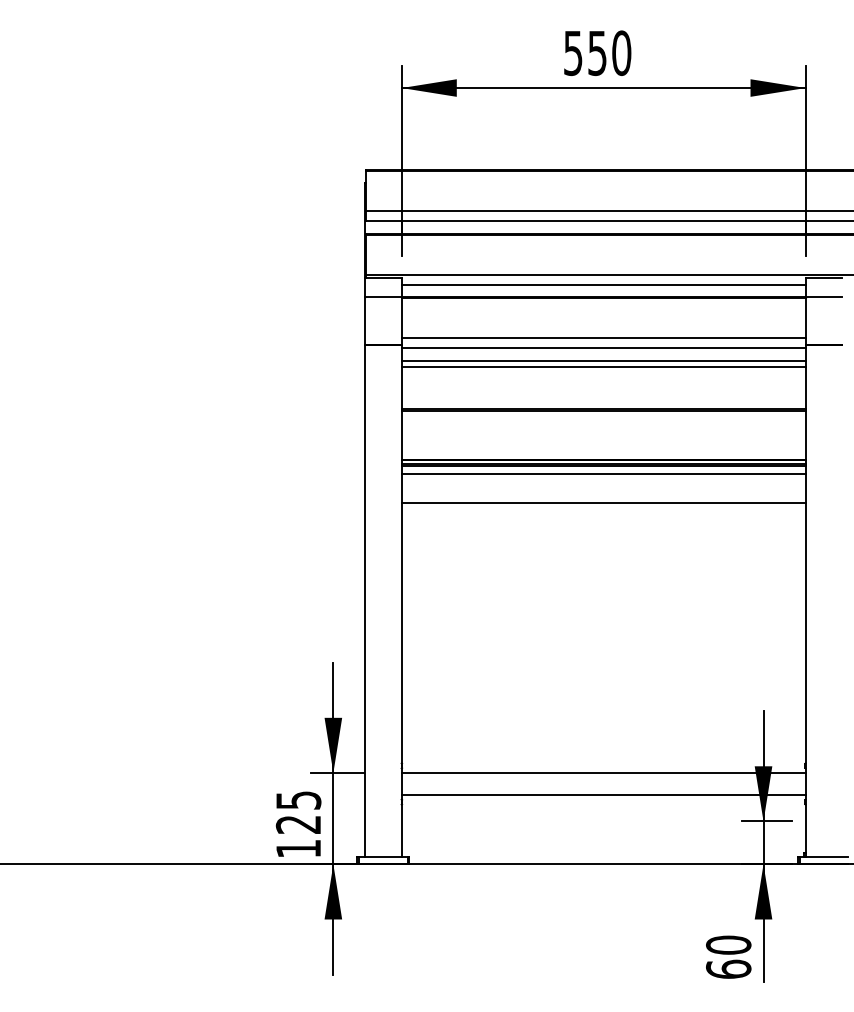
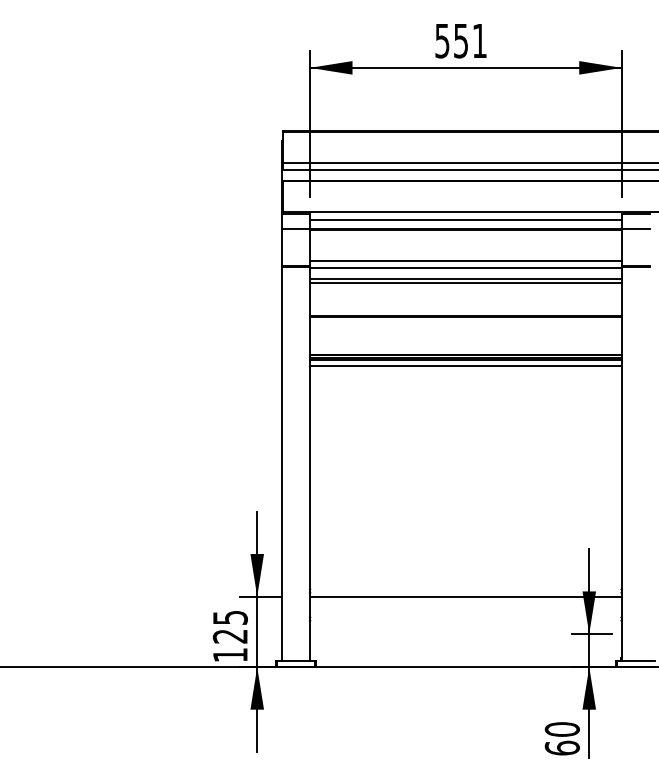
text: (621, 52) -> (479, 40), 550 -> 551
line: (603, 502) -> (465, 387), removed
line: (603, 794) -> (465, 613), removed

